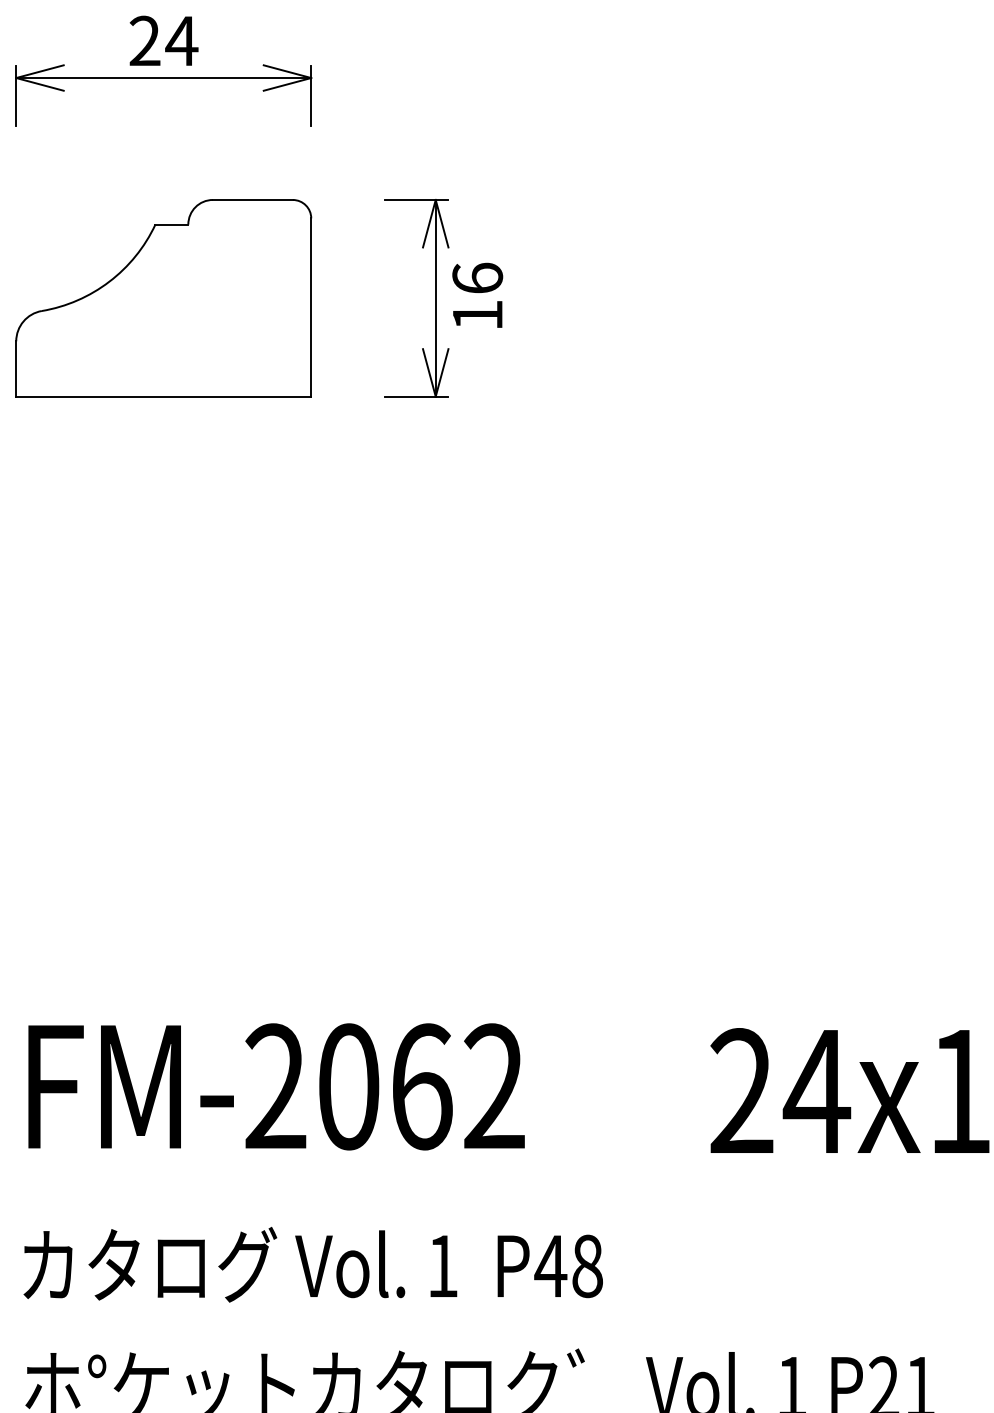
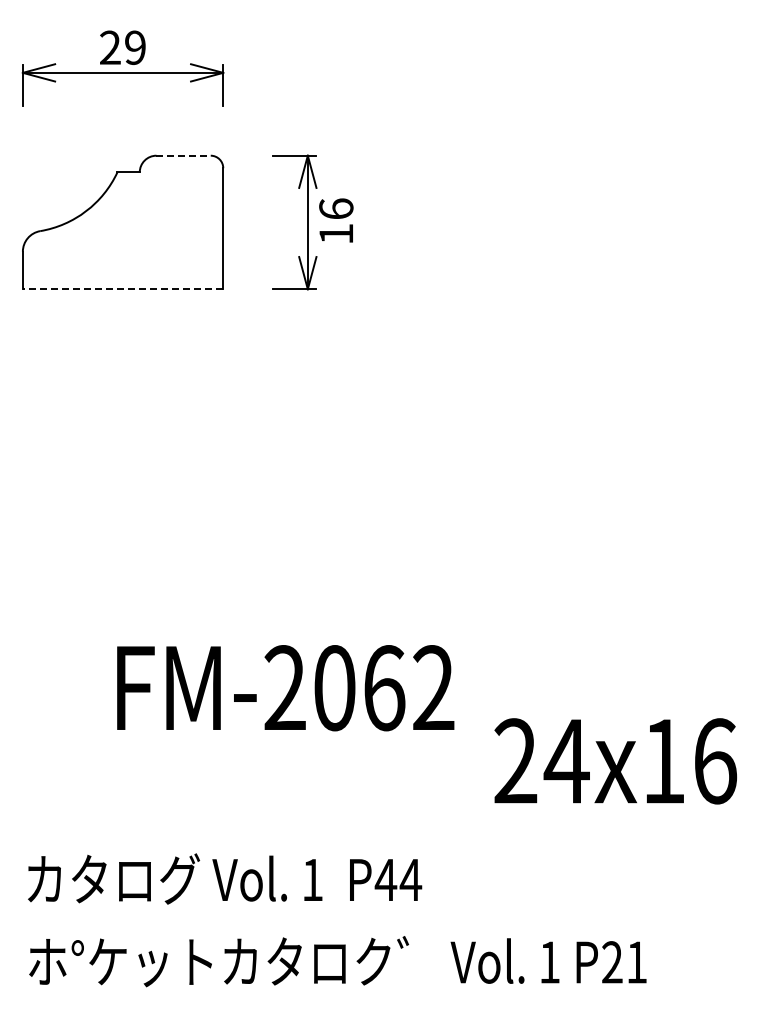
text: (182, 40) -> (135, 47), 24 -> 29
line: (254, 199) -> (184, 155), solid -> dashed
line: (162, 396) -> (122, 289), solid -> dashed
text: (276, 1087) -> (285, 688), moved
text: (586, 1265) -> (410, 879), P48 -> P44

